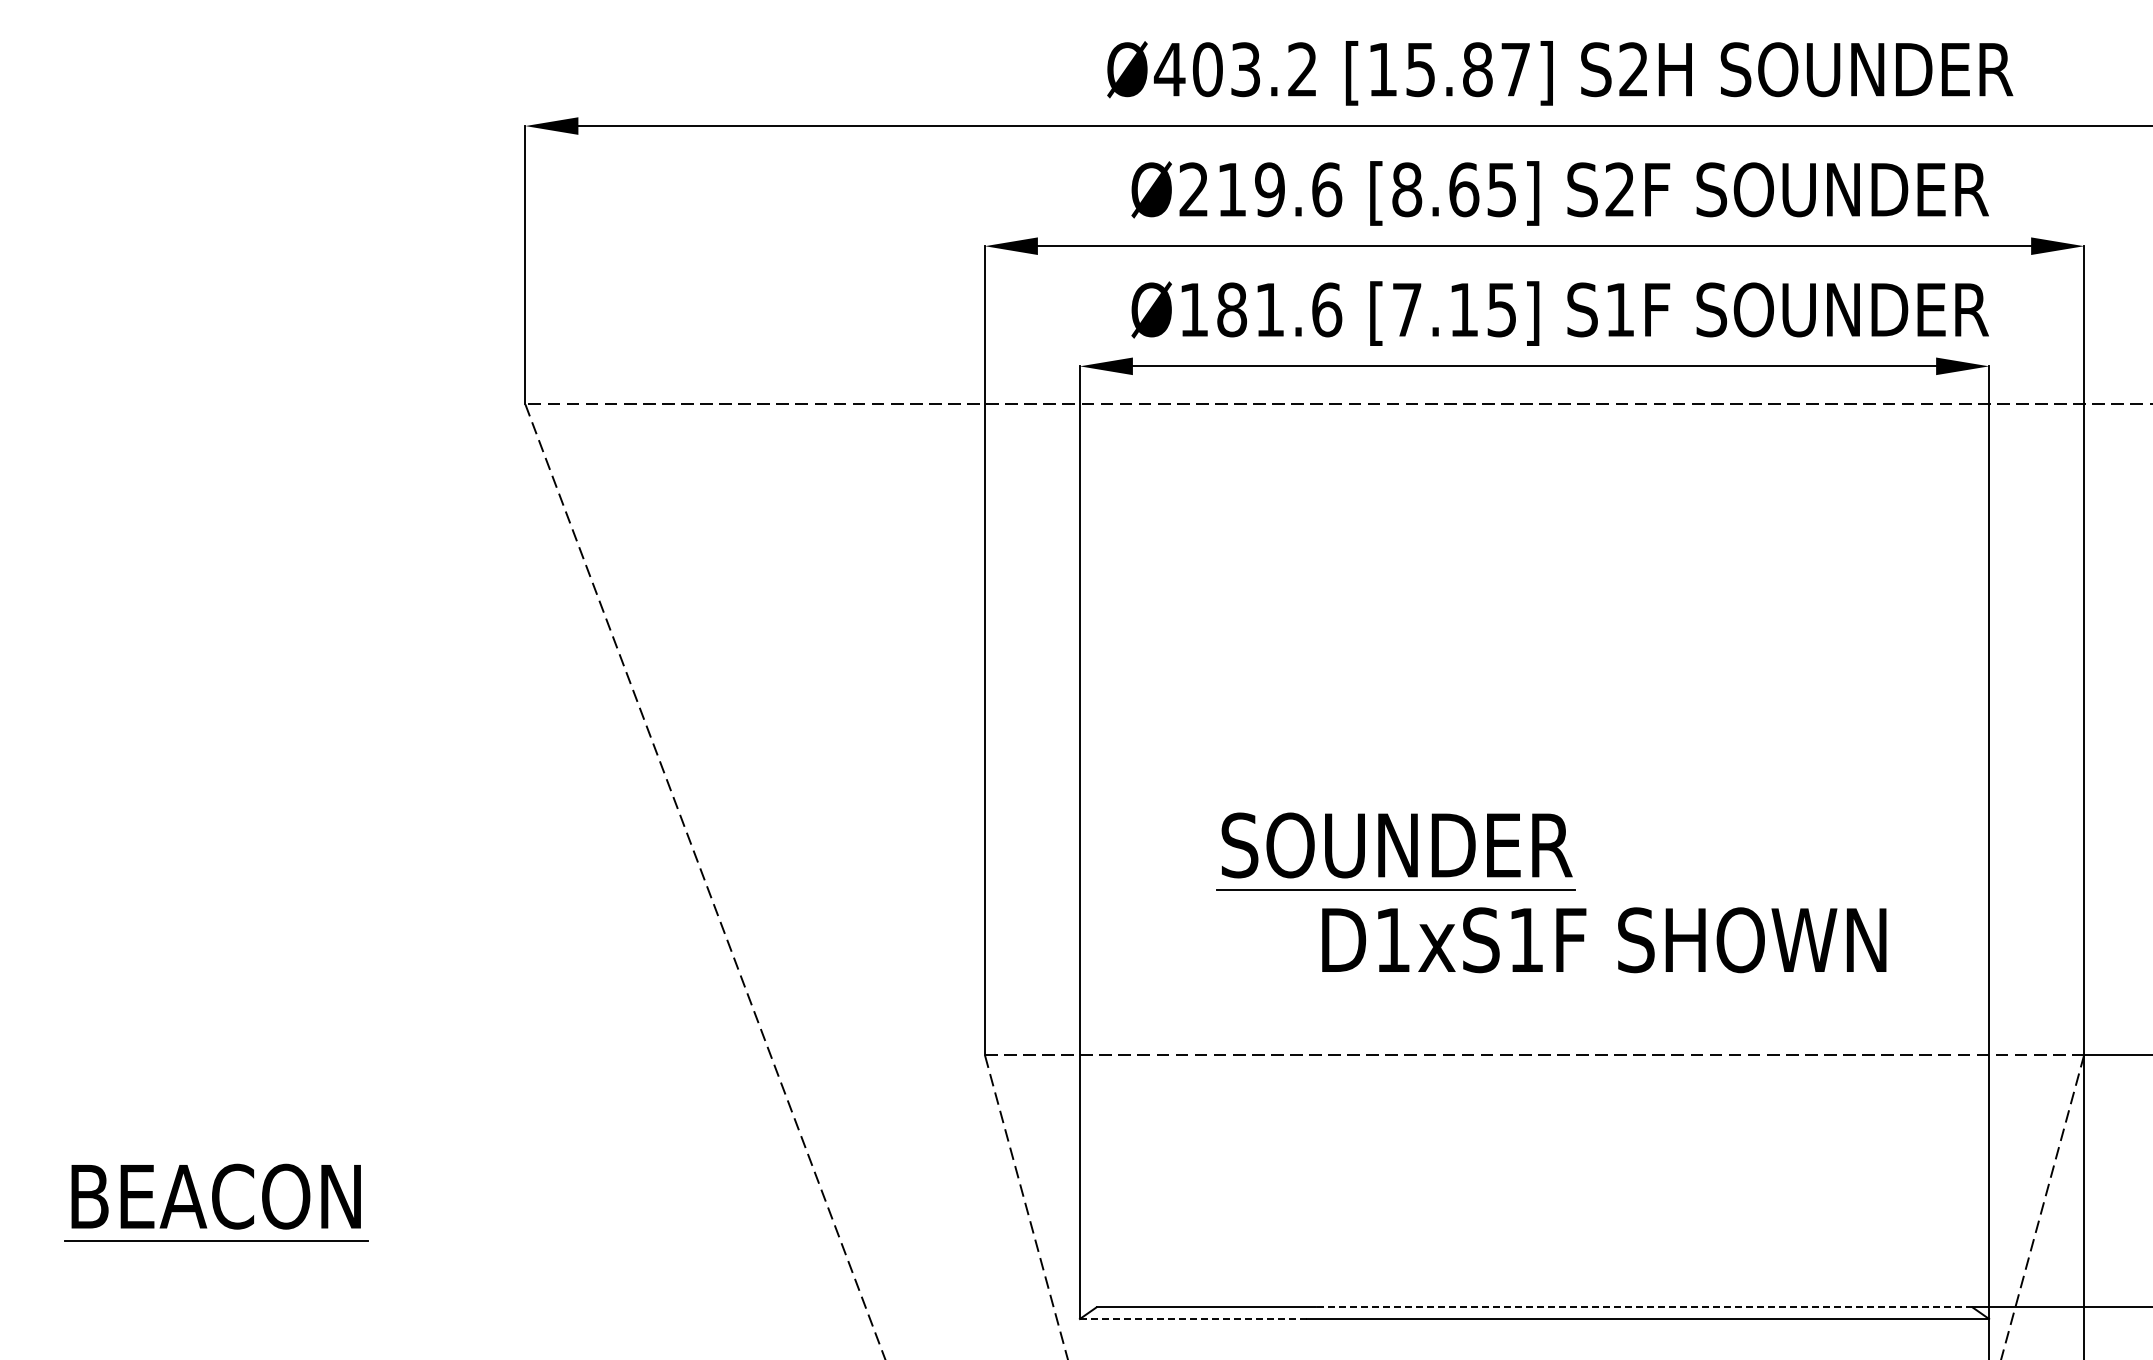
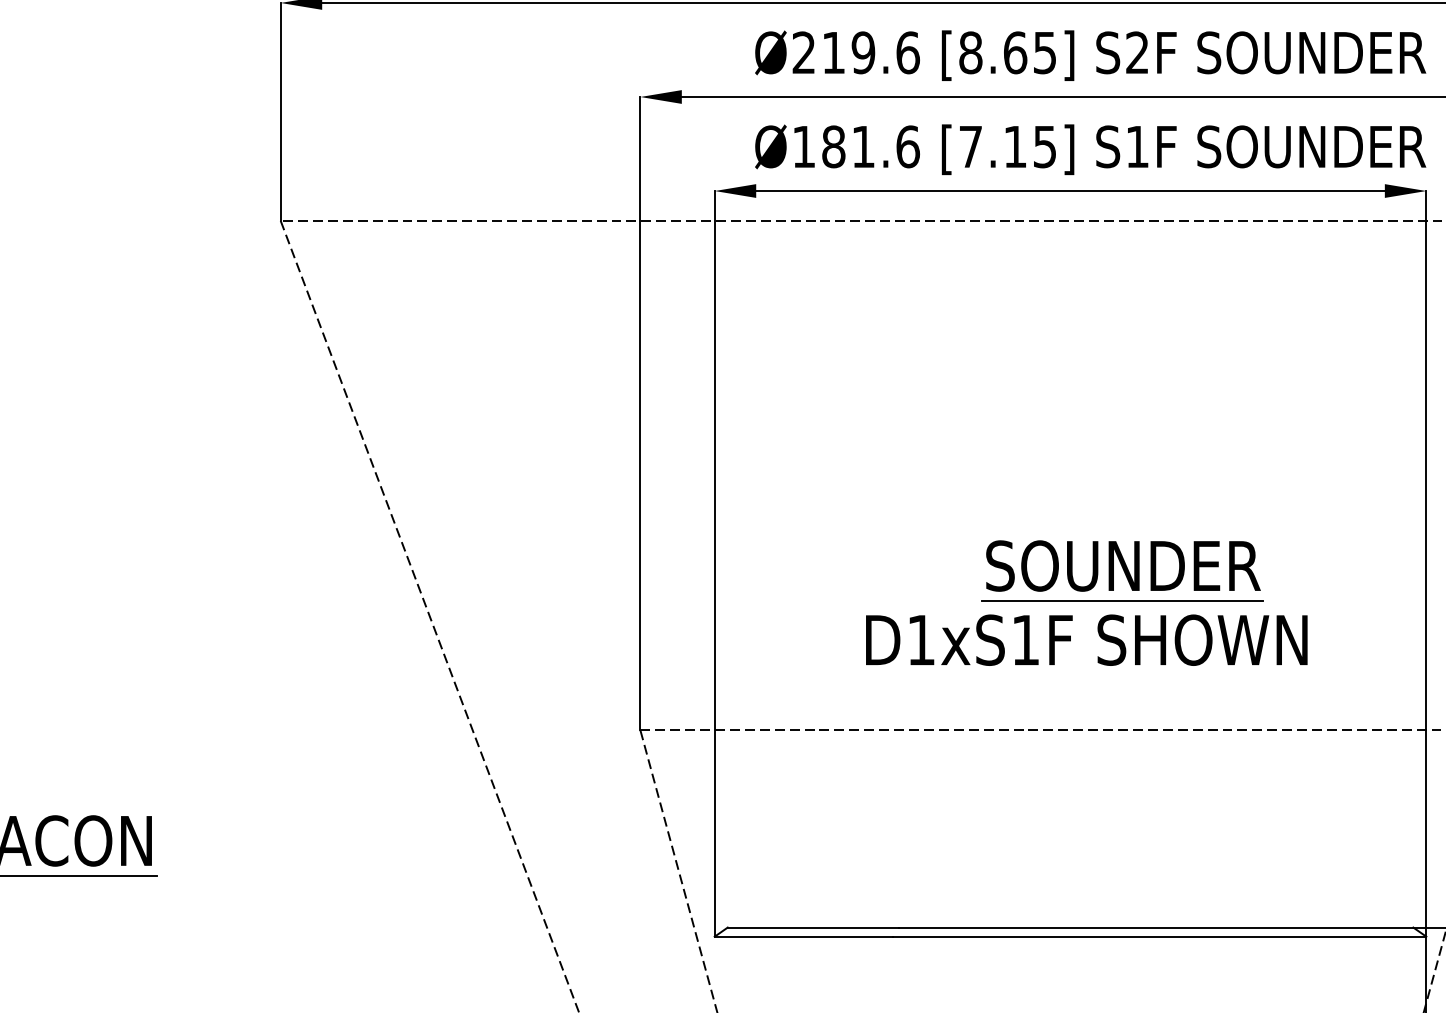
part: (1395, 851) -> (1122, 570), moved
text: (1604, 940) -> (1086, 640), moved
line: (1643, 1307) -> (1155, 927), dashed -> solid
line: (1193, 1319) -> (803, 937), dashed -> solid

